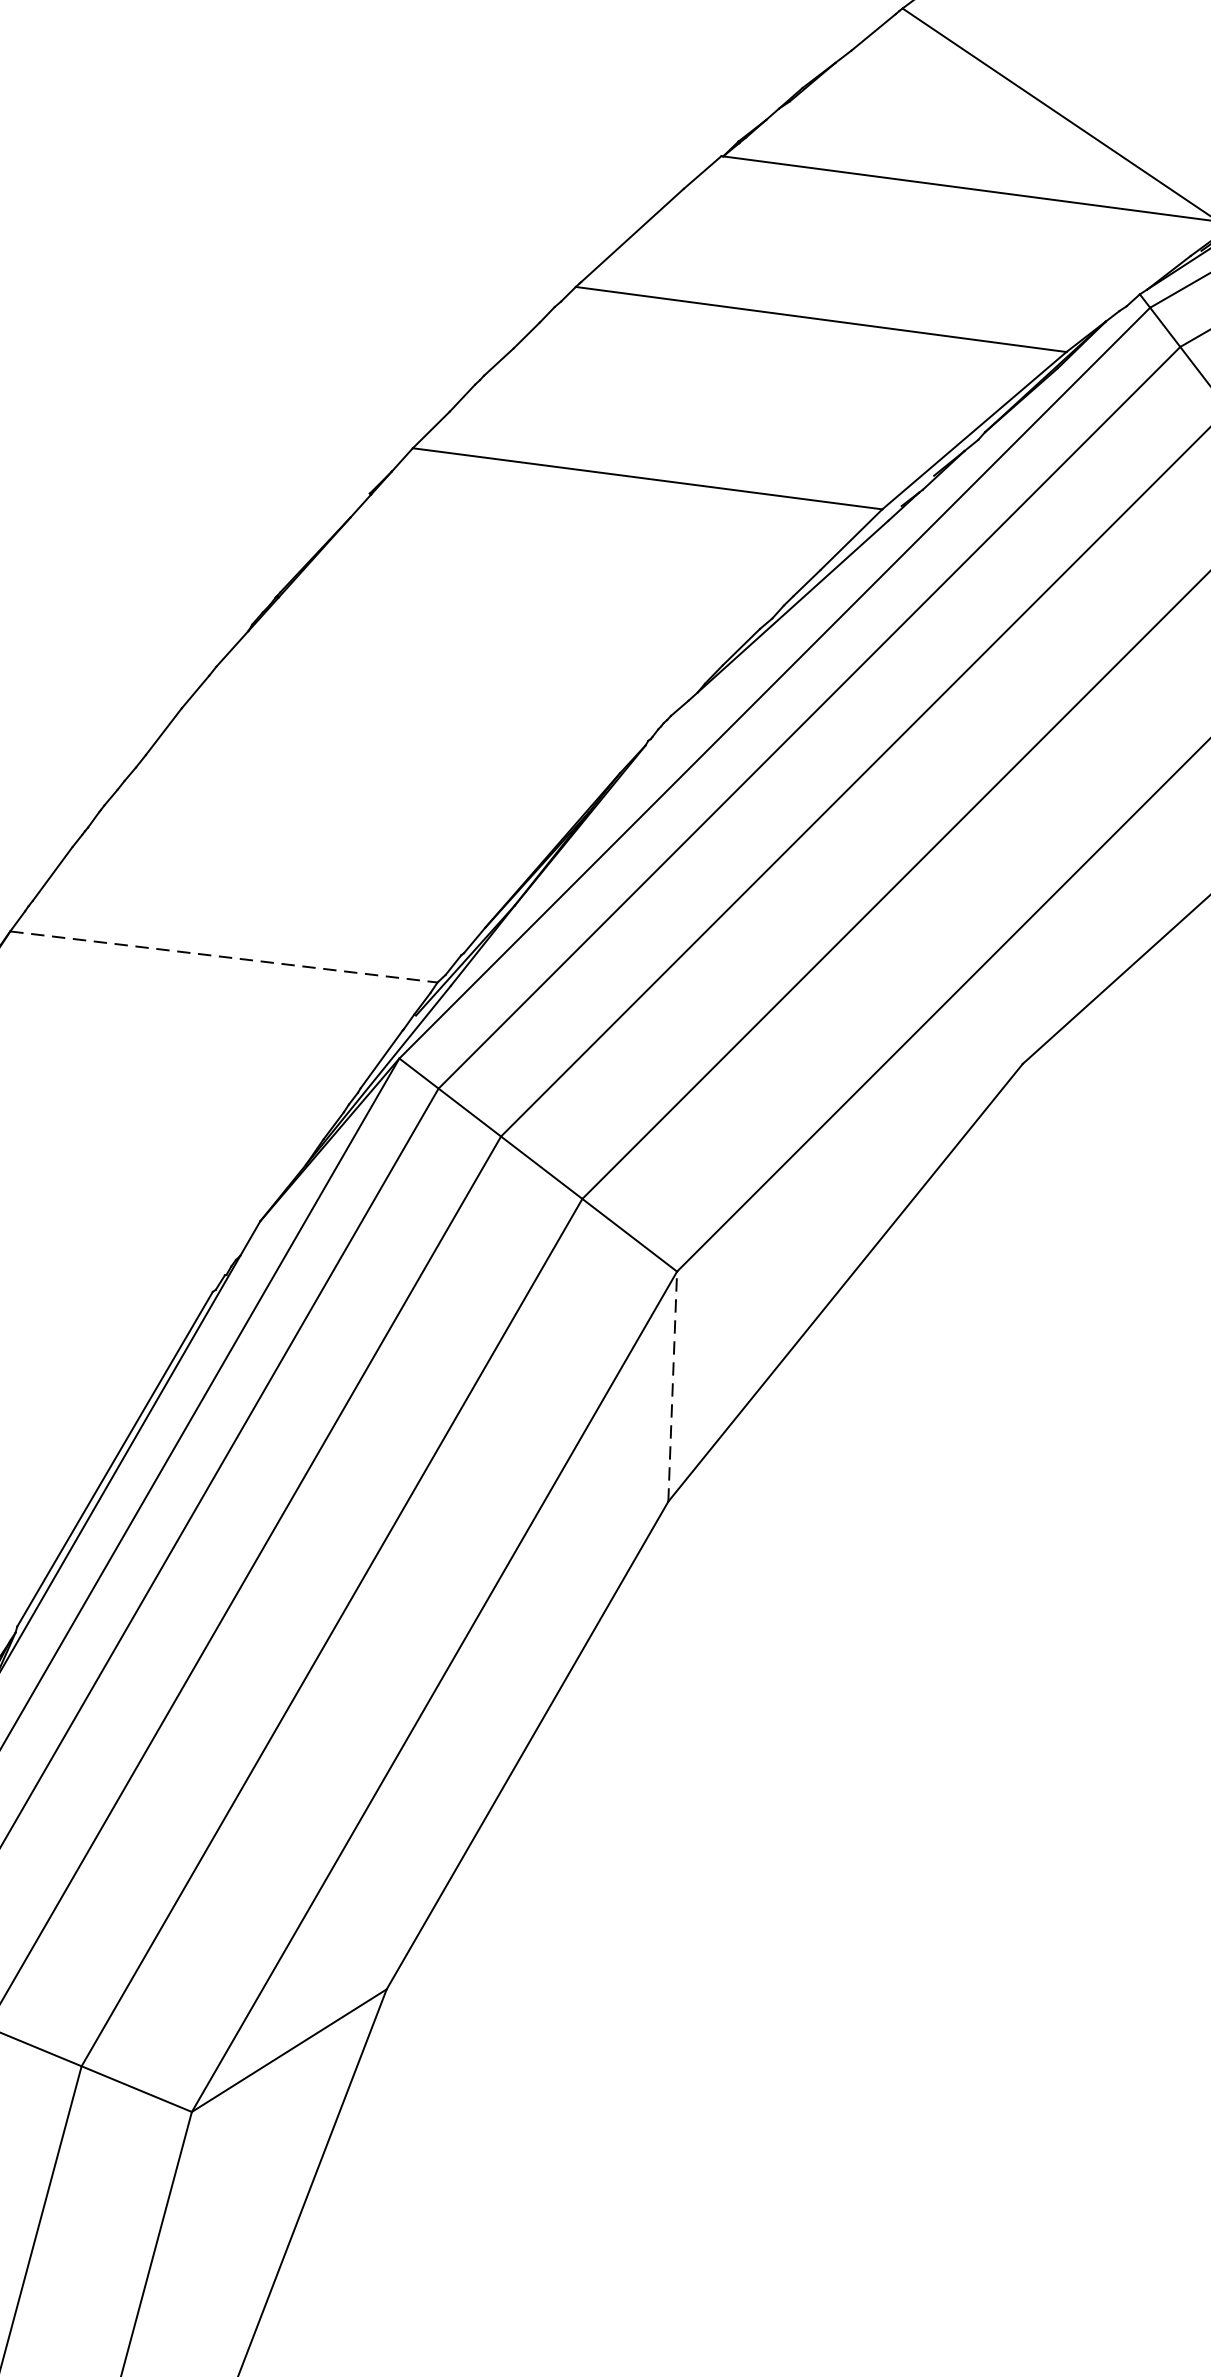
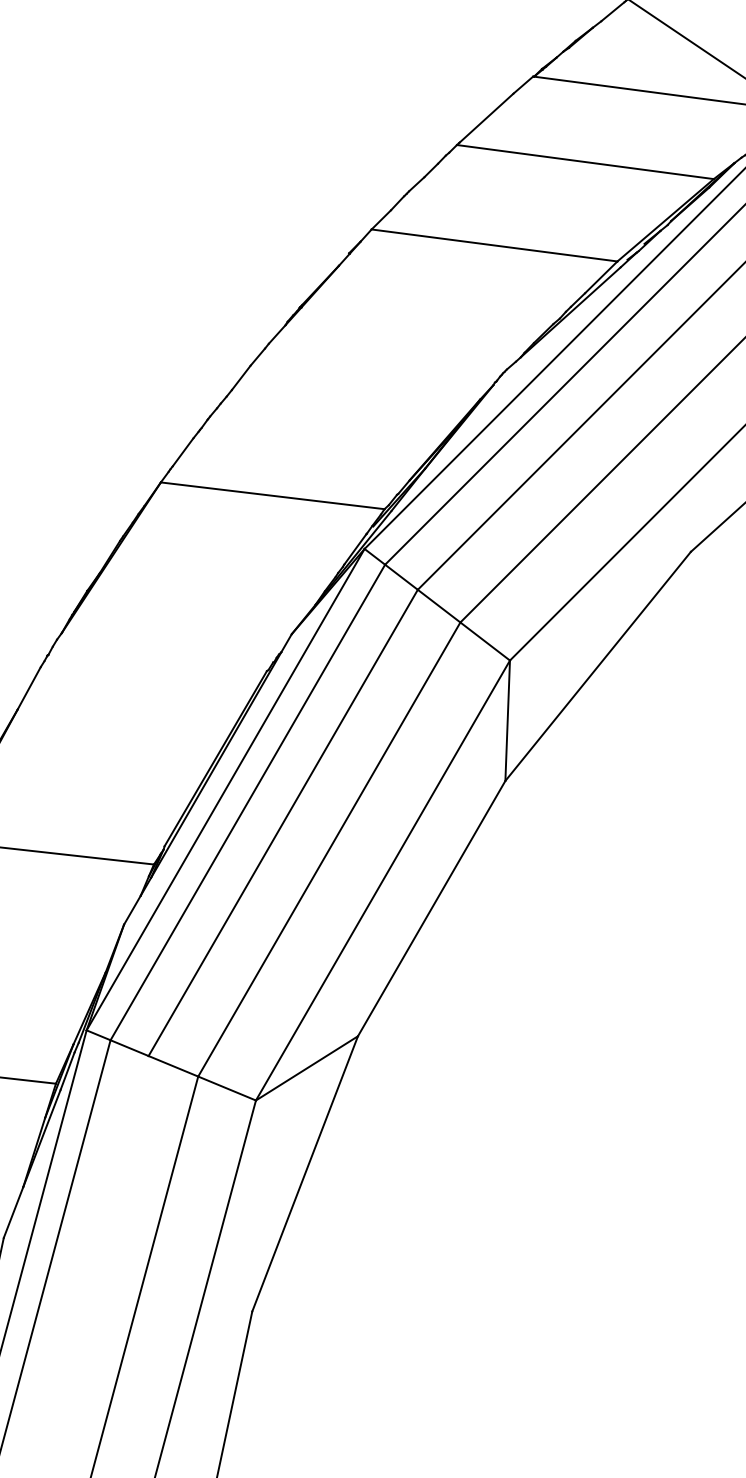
line: (223, 956) -> (272, 495), dashed -> solid
line: (672, 1386) -> (507, 720), dashed -> solid

